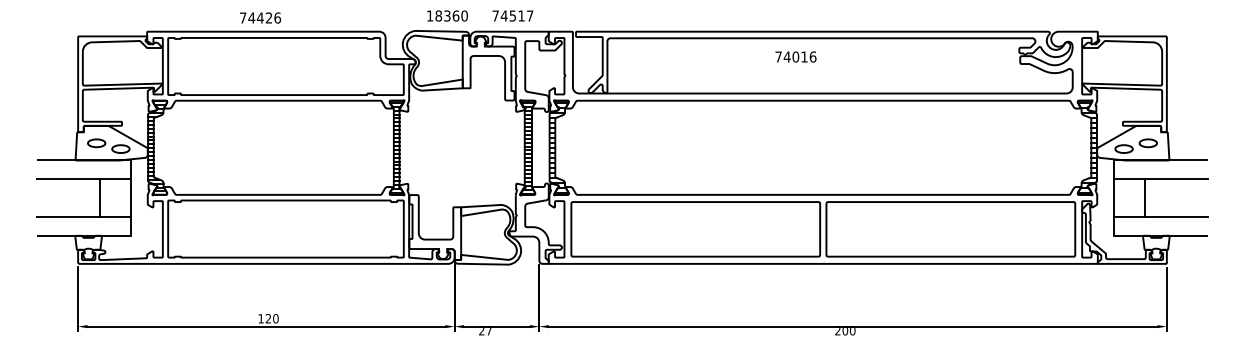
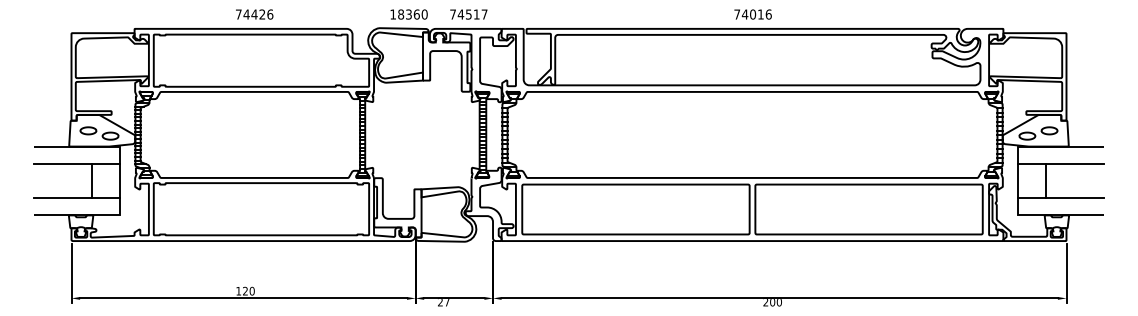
text: (260, 17) -> (254, 14), moved
text: (795, 56) -> (752, 14), moved

